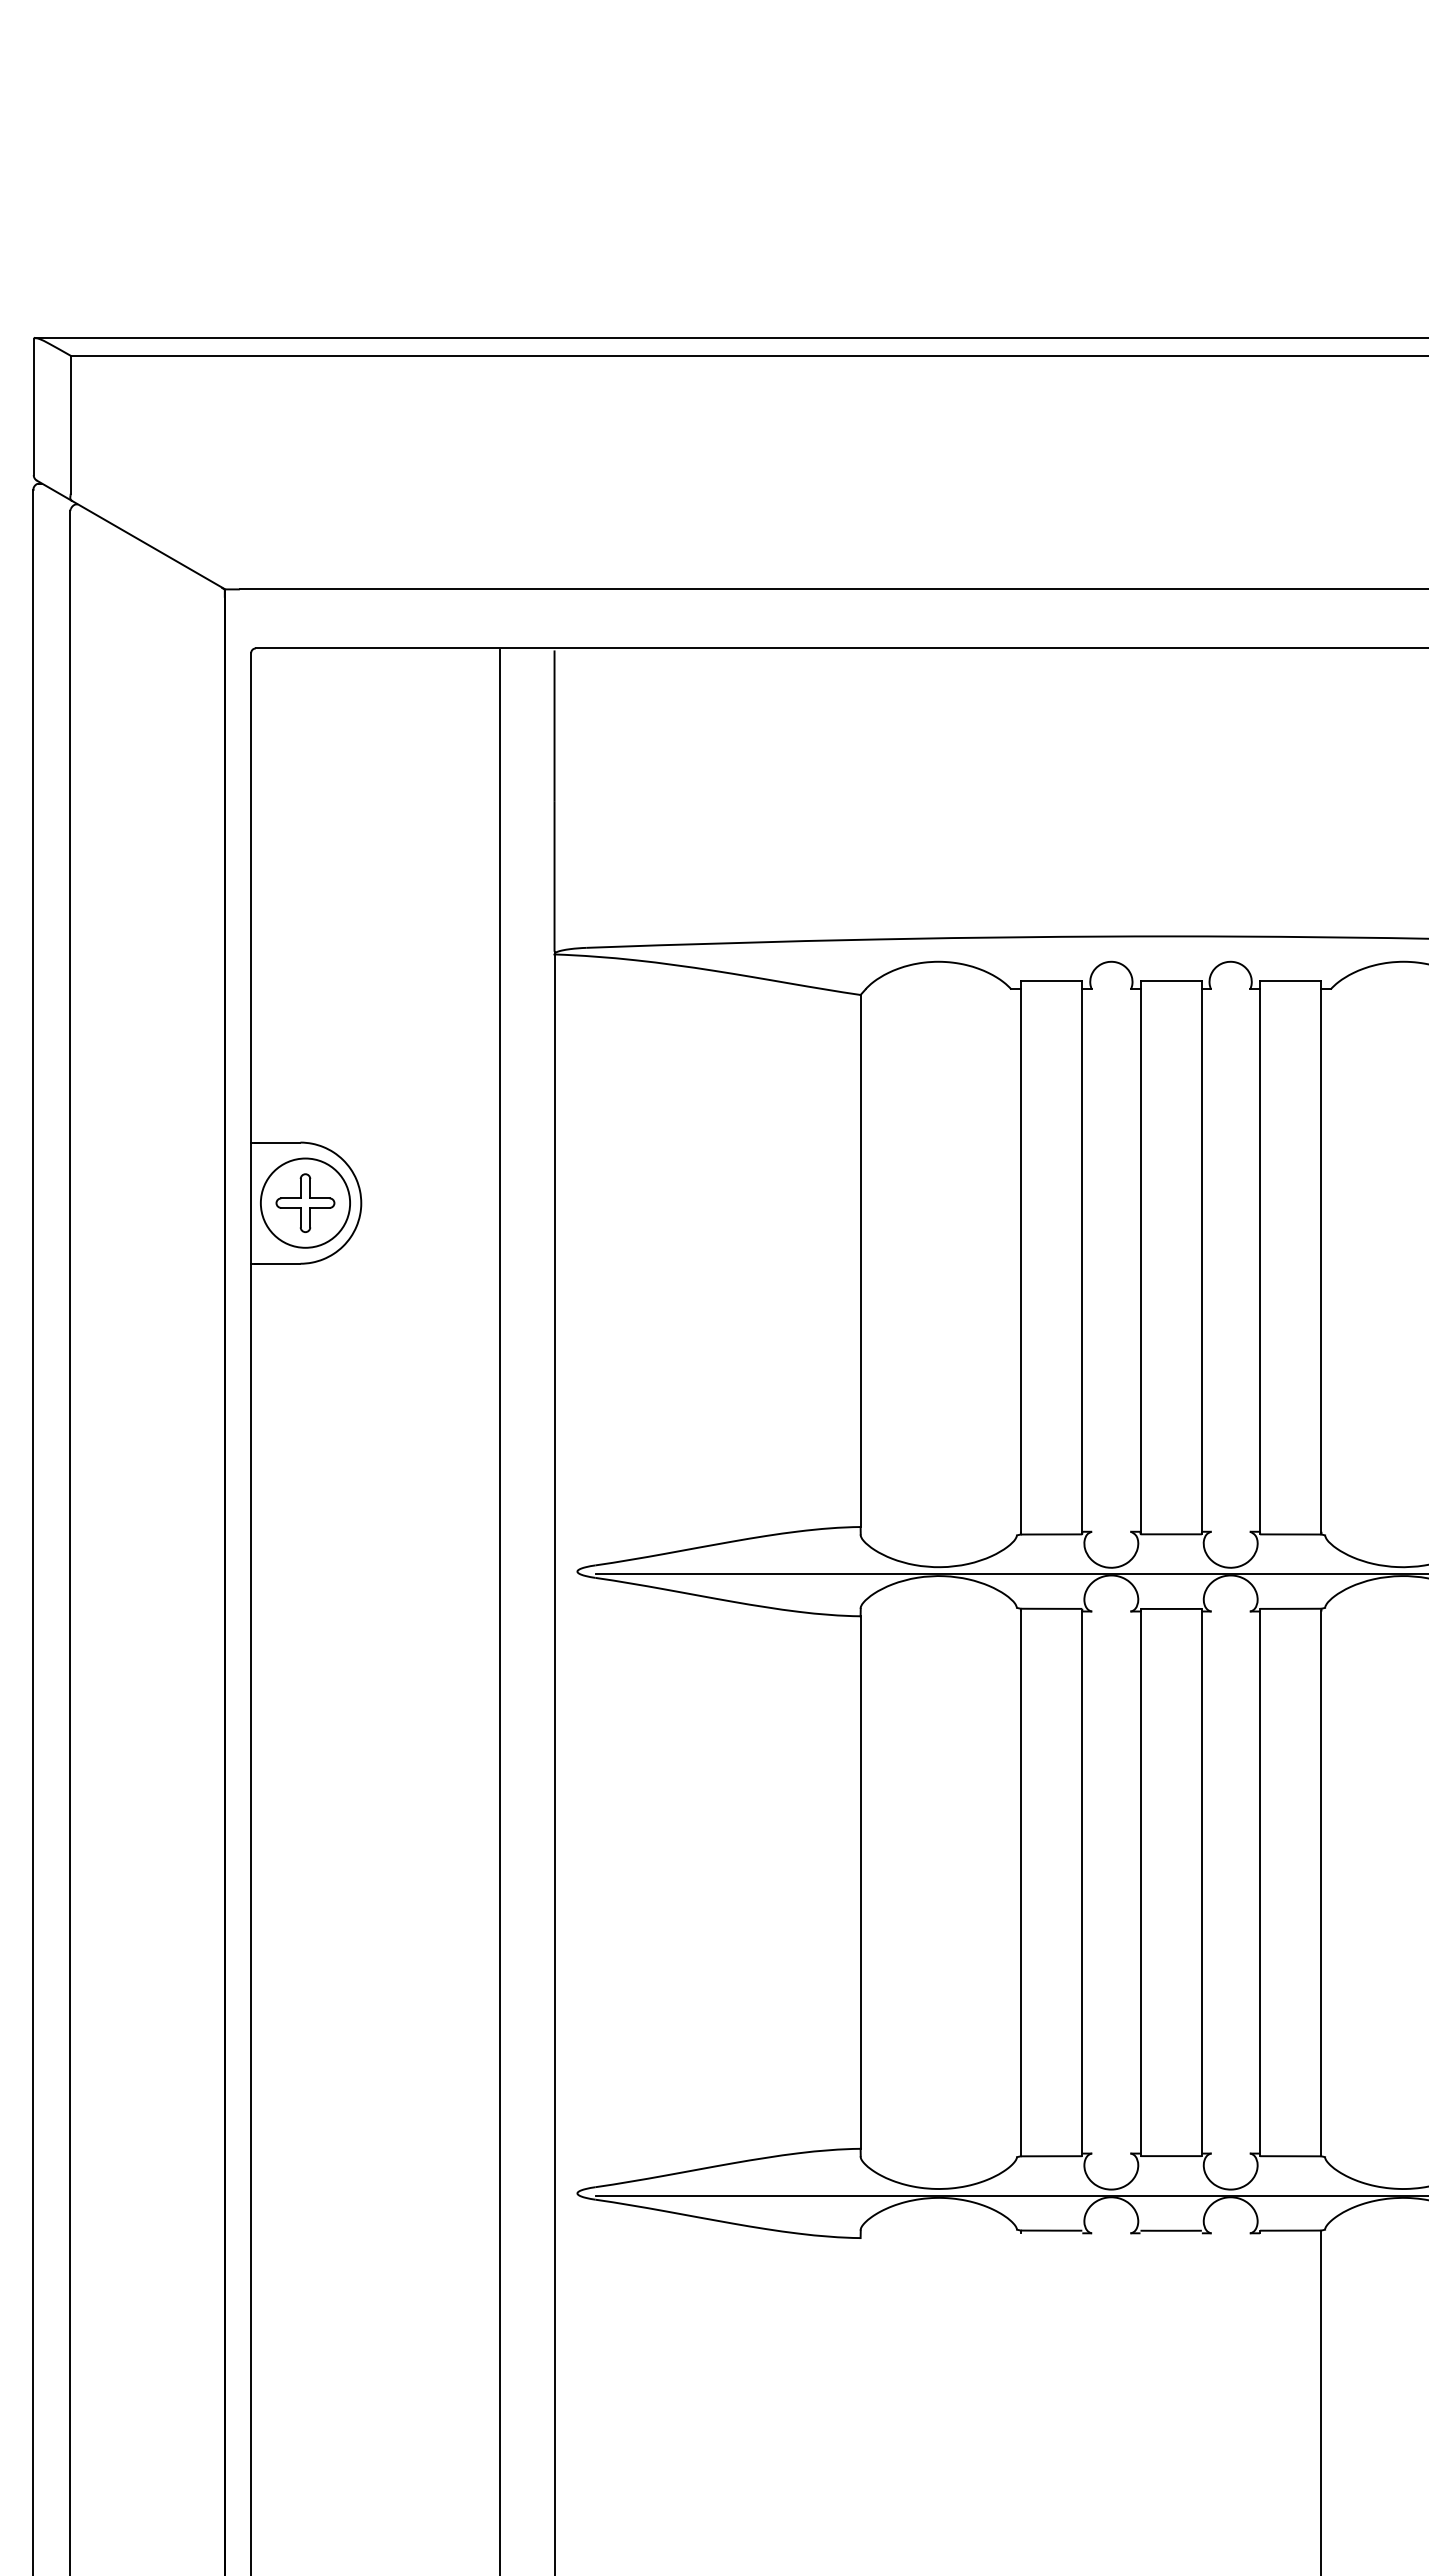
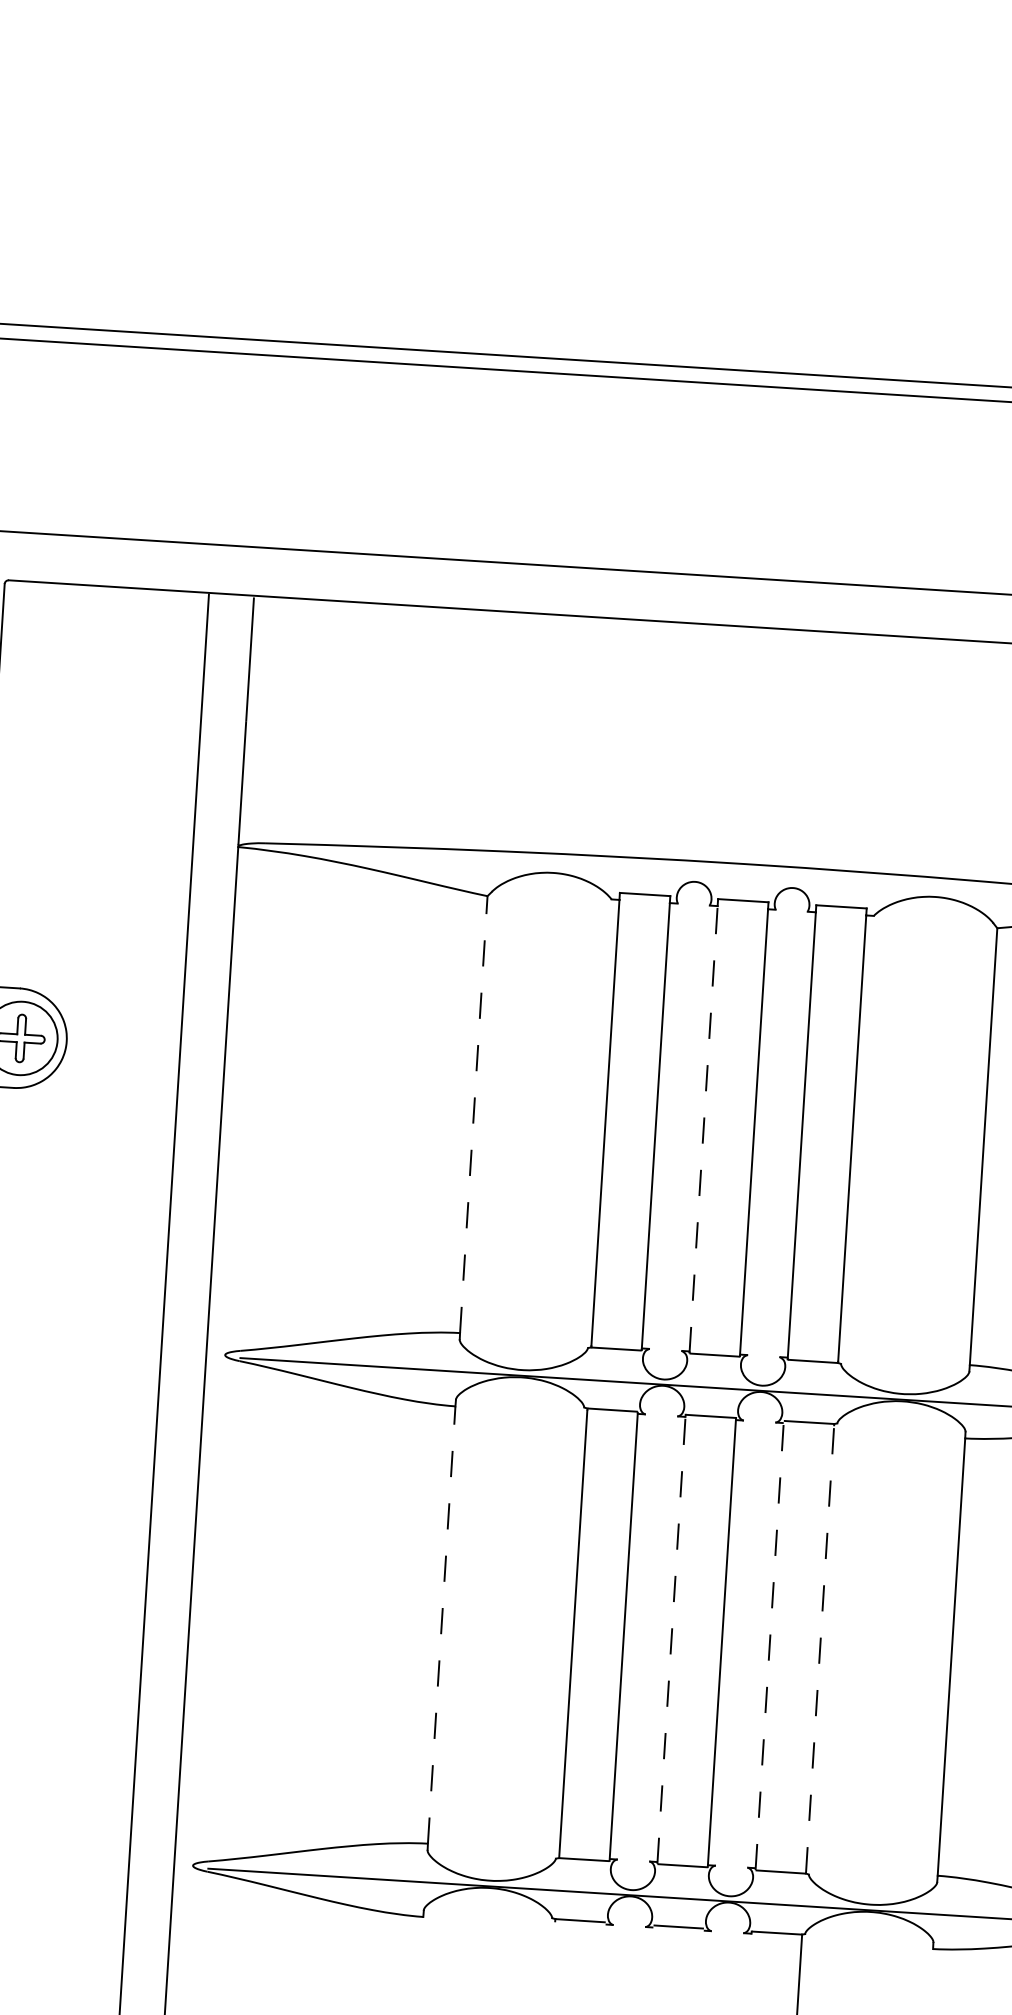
line: (860, 1260) -> (473, 1114), solid -> dashed
line: (1140, 1261) -> (703, 1129), solid -> dashed
line: (860, 1882) -> (441, 1624), solid -> dashed
line: (1260, 1882) -> (770, 1645), solid -> dashed
line: (1140, 1883) -> (671, 1640), solid -> dashed
line: (1321, 1883) -> (820, 1649), solid -> dashed

